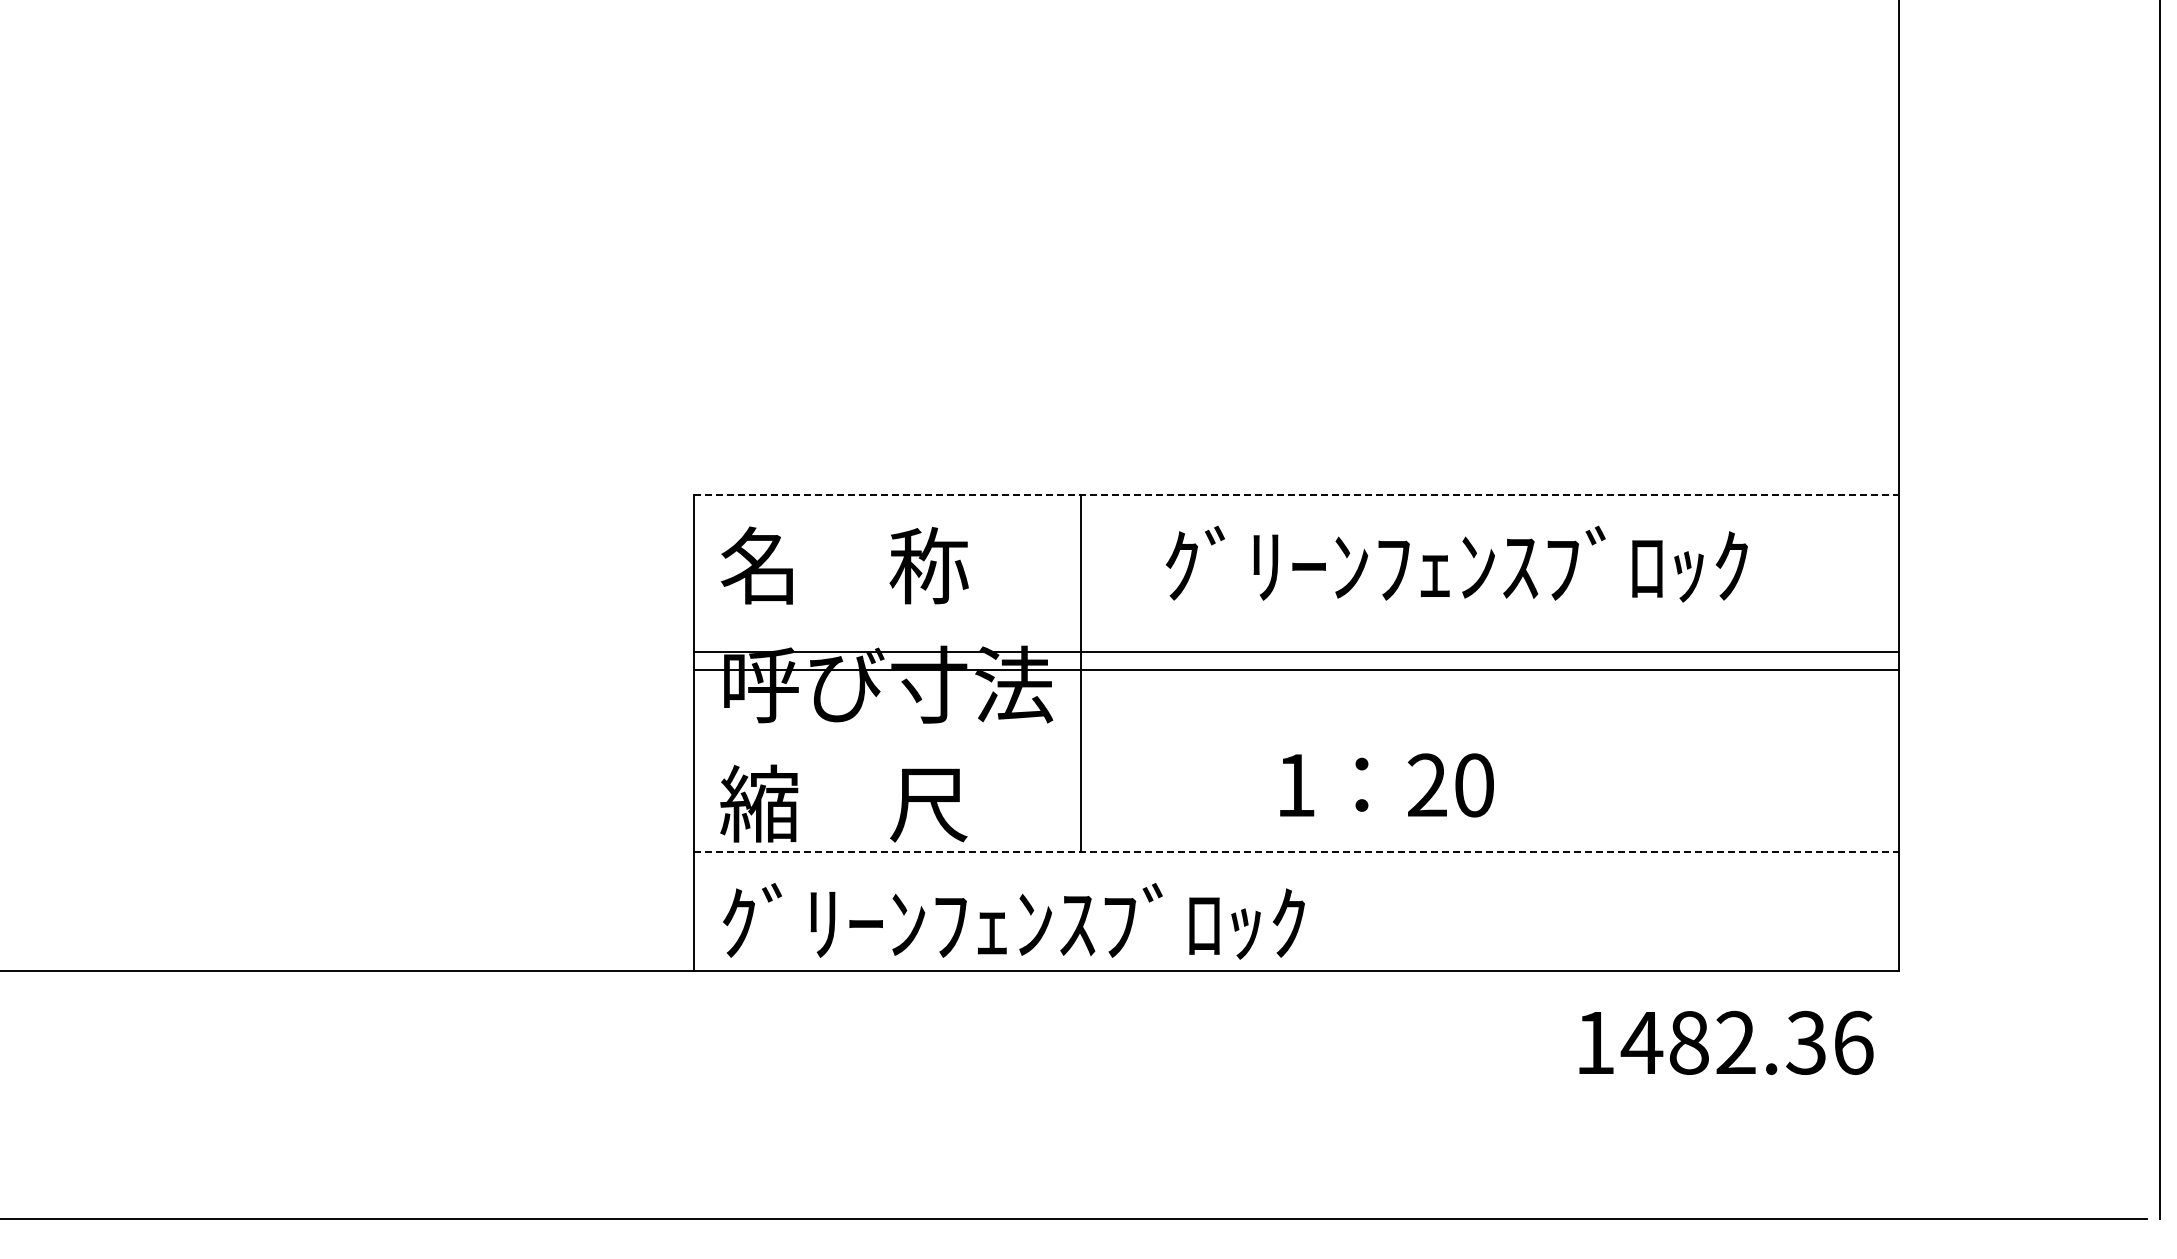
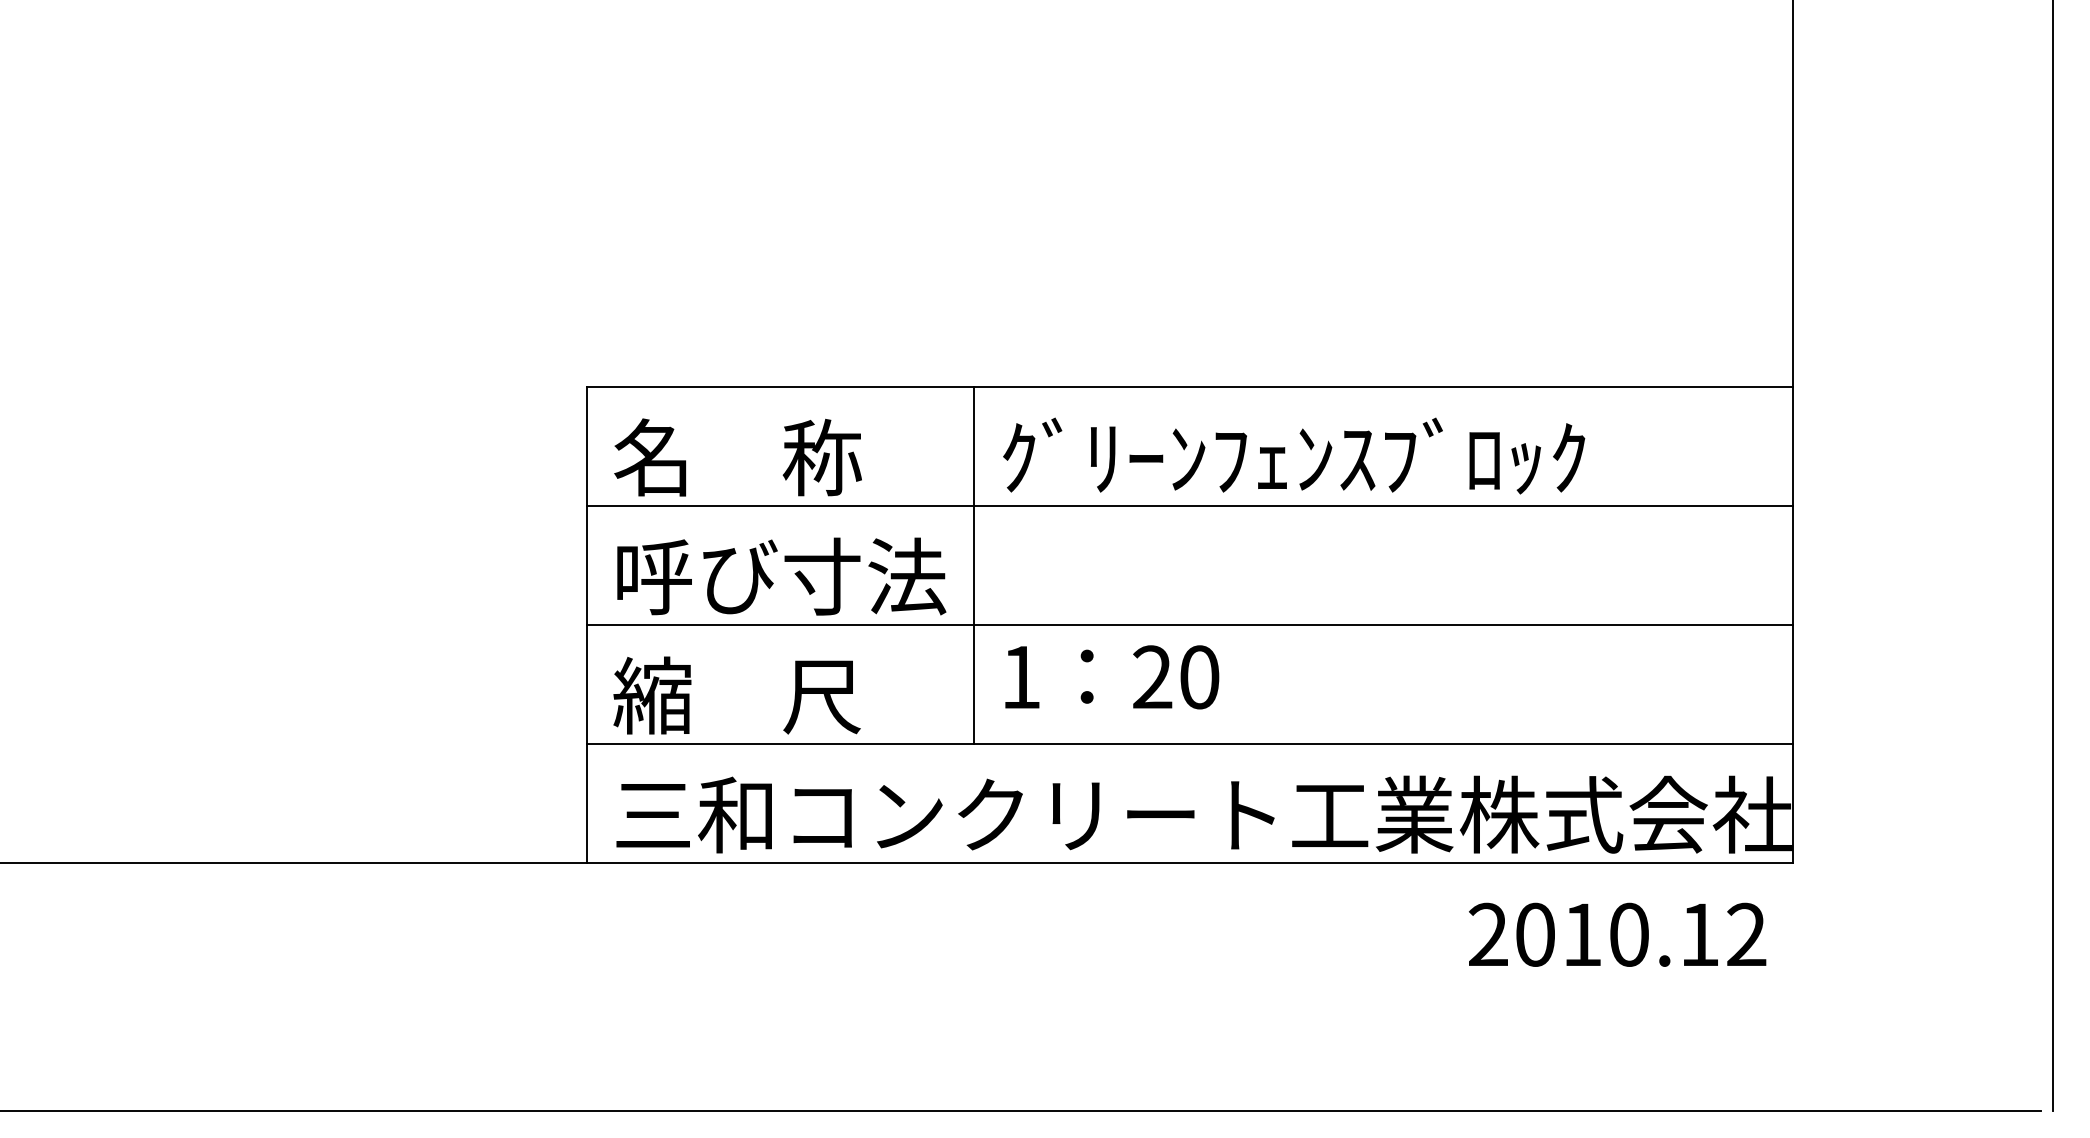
line: (1296, 494) -> (1189, 386), dashed -> solid
text: (1456, 563) -> (1293, 455), moved
line: (1296, 652) -> (1189, 506), moved
line: (1296, 670) -> (1189, 625), moved
text: (1386, 785) -> (1111, 677), moved
line: (1296, 852) -> (1189, 744), dashed -> solid
text: (1310, 922) -> (1203, 814), ｸﾞﾘｰﾝﾌｪﾝｽﾌﾞﾛｯｸ -> 三和コンクリート工業株式会社
text: (1724, 1042) -> (1617, 934), 1482.36 -> 2010.12

